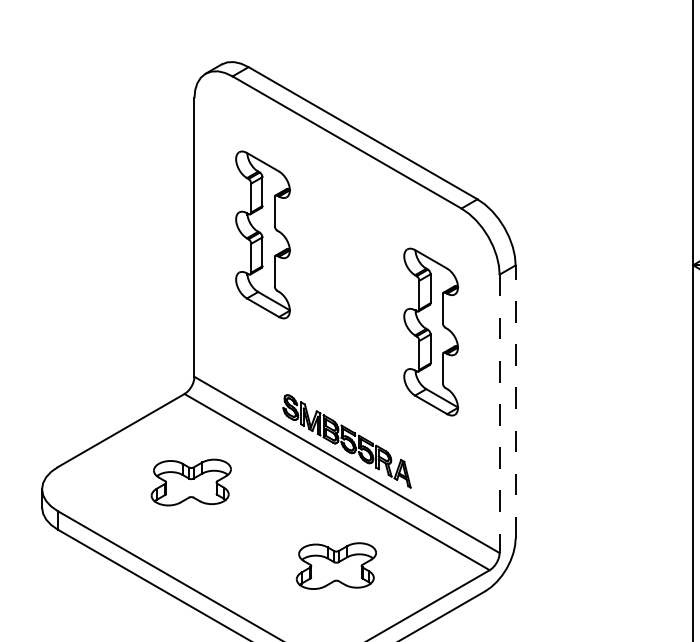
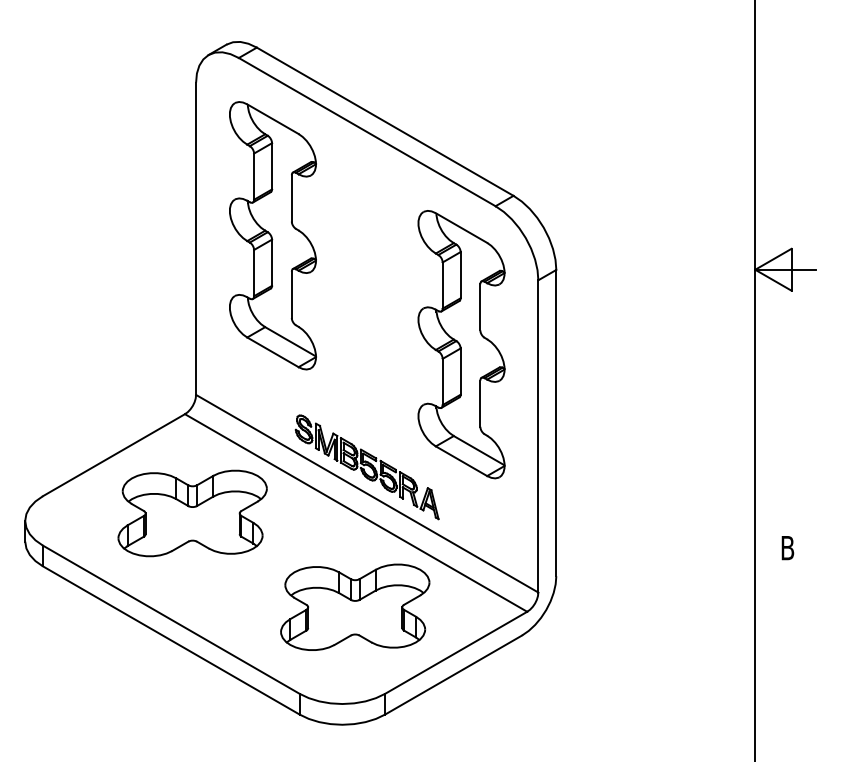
part: (262, 234) -> (272, 235), size x1.43
part: (431, 331) -> (461, 344), size x1.43
line: (515, 401) -> (556, 422), dashed -> solid
line: (499, 413) -> (538, 436), dashed -> solid
part: (191, 482) -> (192, 513), size x1.67
part: (336, 565) -> (355, 606), size x1.67

